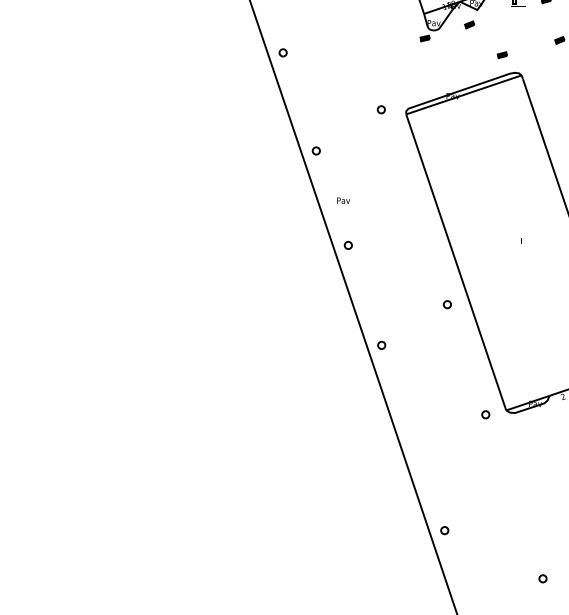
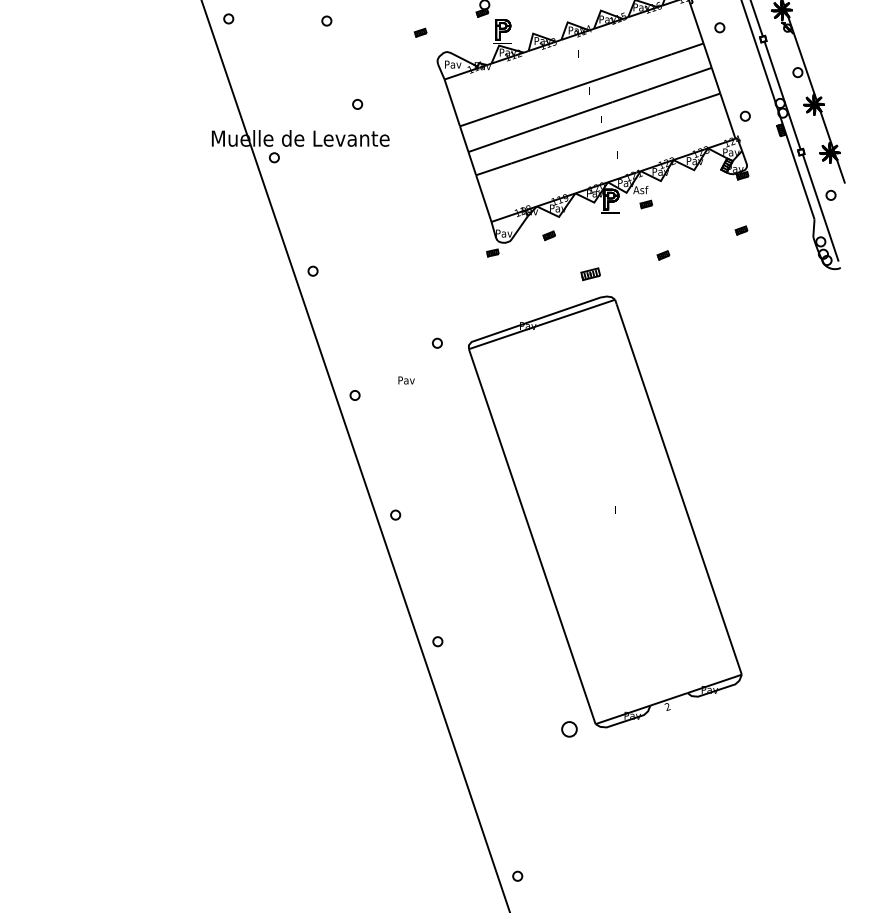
part: (502, 54) -> (590, 273), size x1.6
text: (343, 200) -> (406, 380), moved
part: (446, 304) -> (520, 589), removed
part: (485, 414) -> (569, 729), size x1.6

